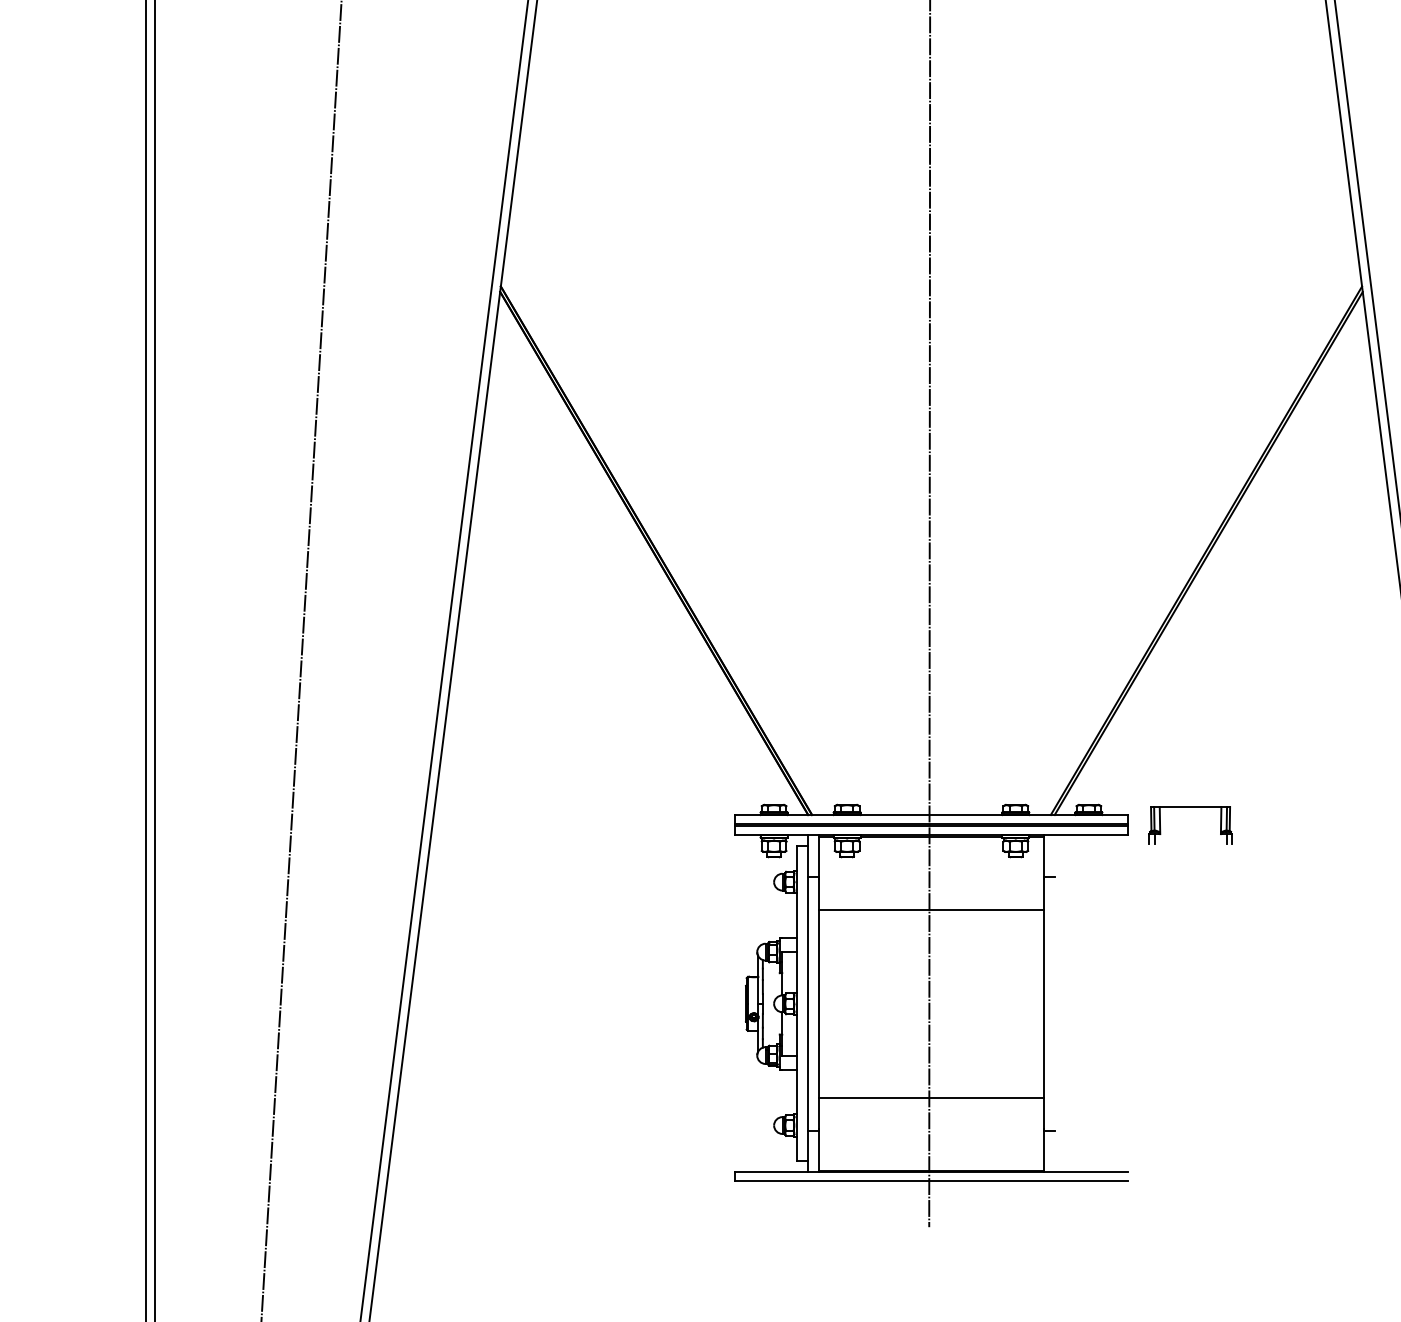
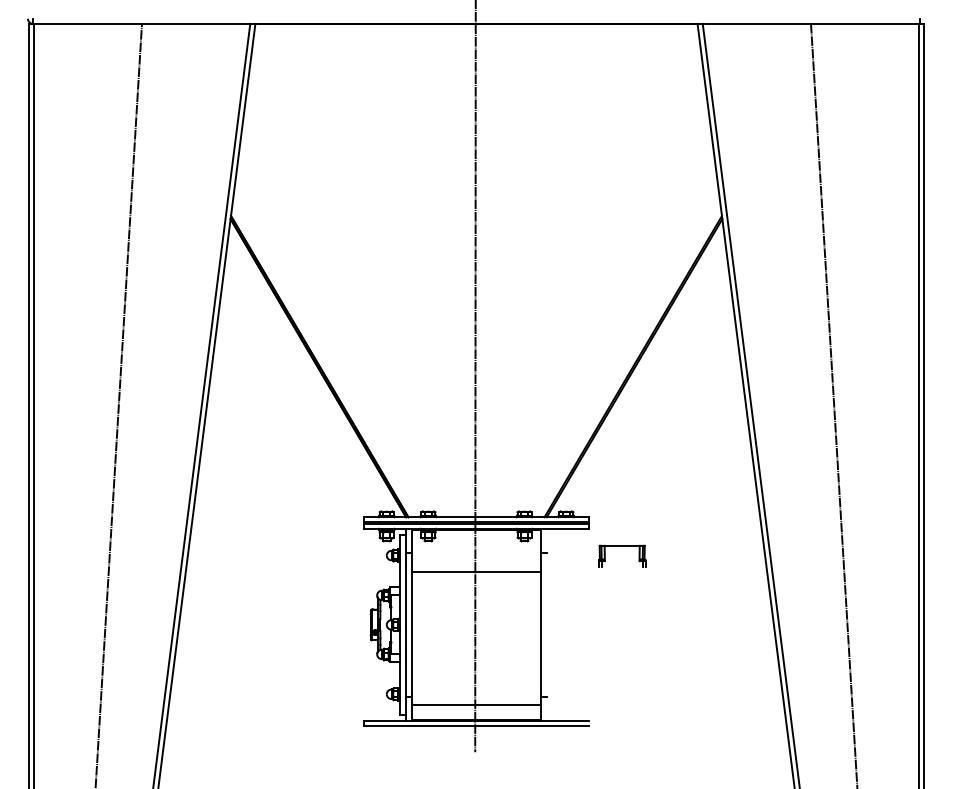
part: (1191, 808) -> (622, 546), moved
line: (931, 1097) -> (476, 705), moved

